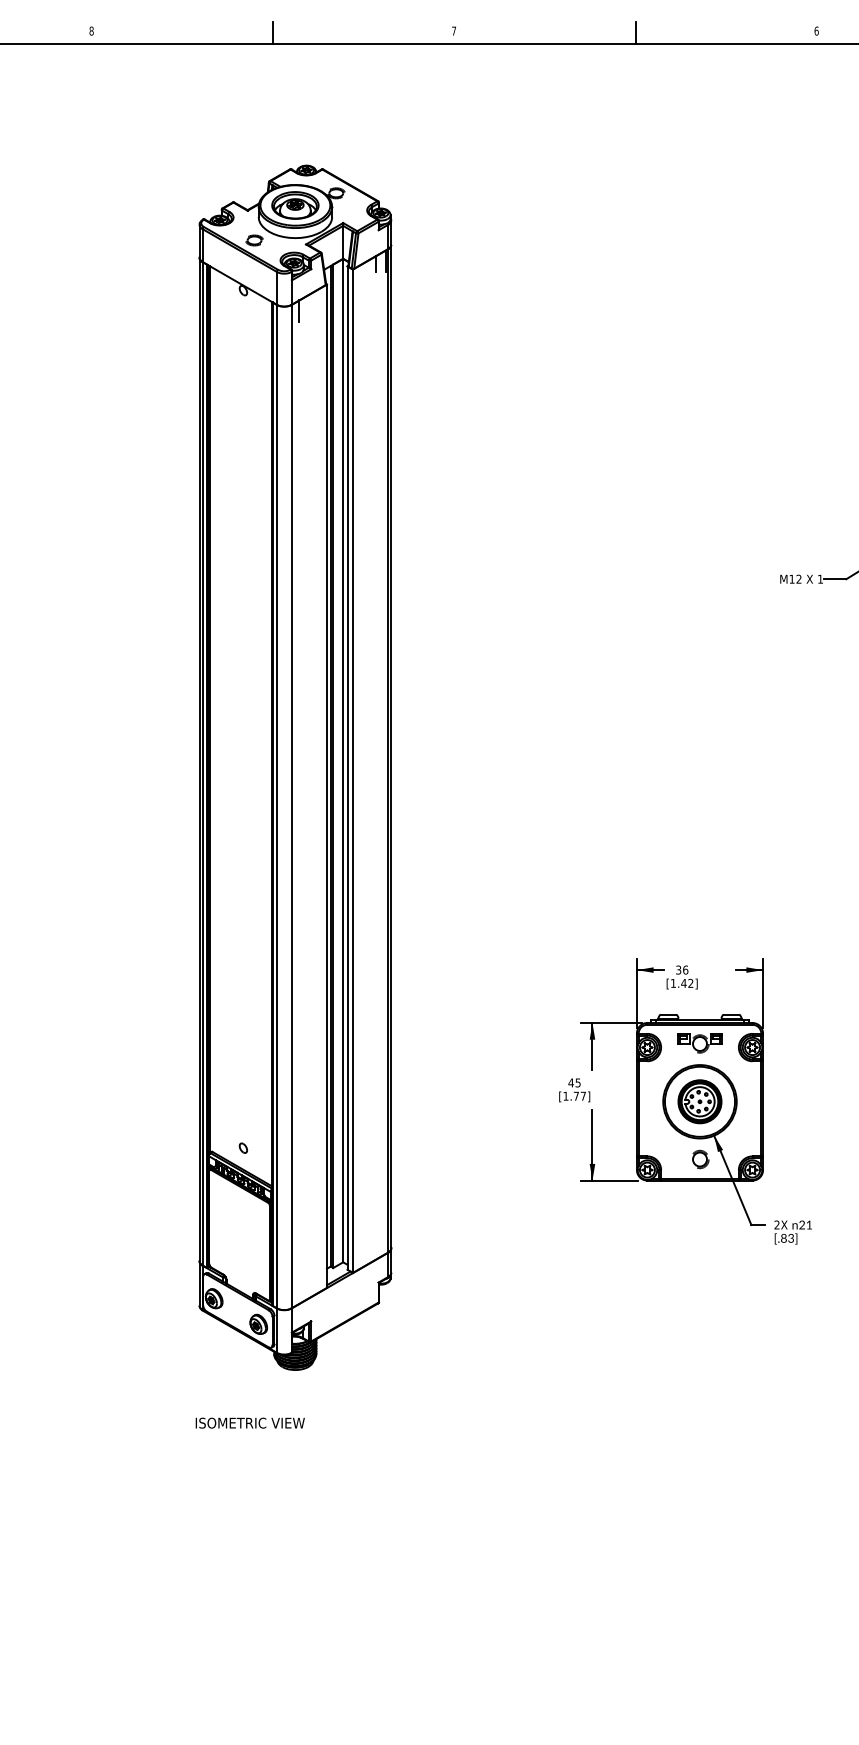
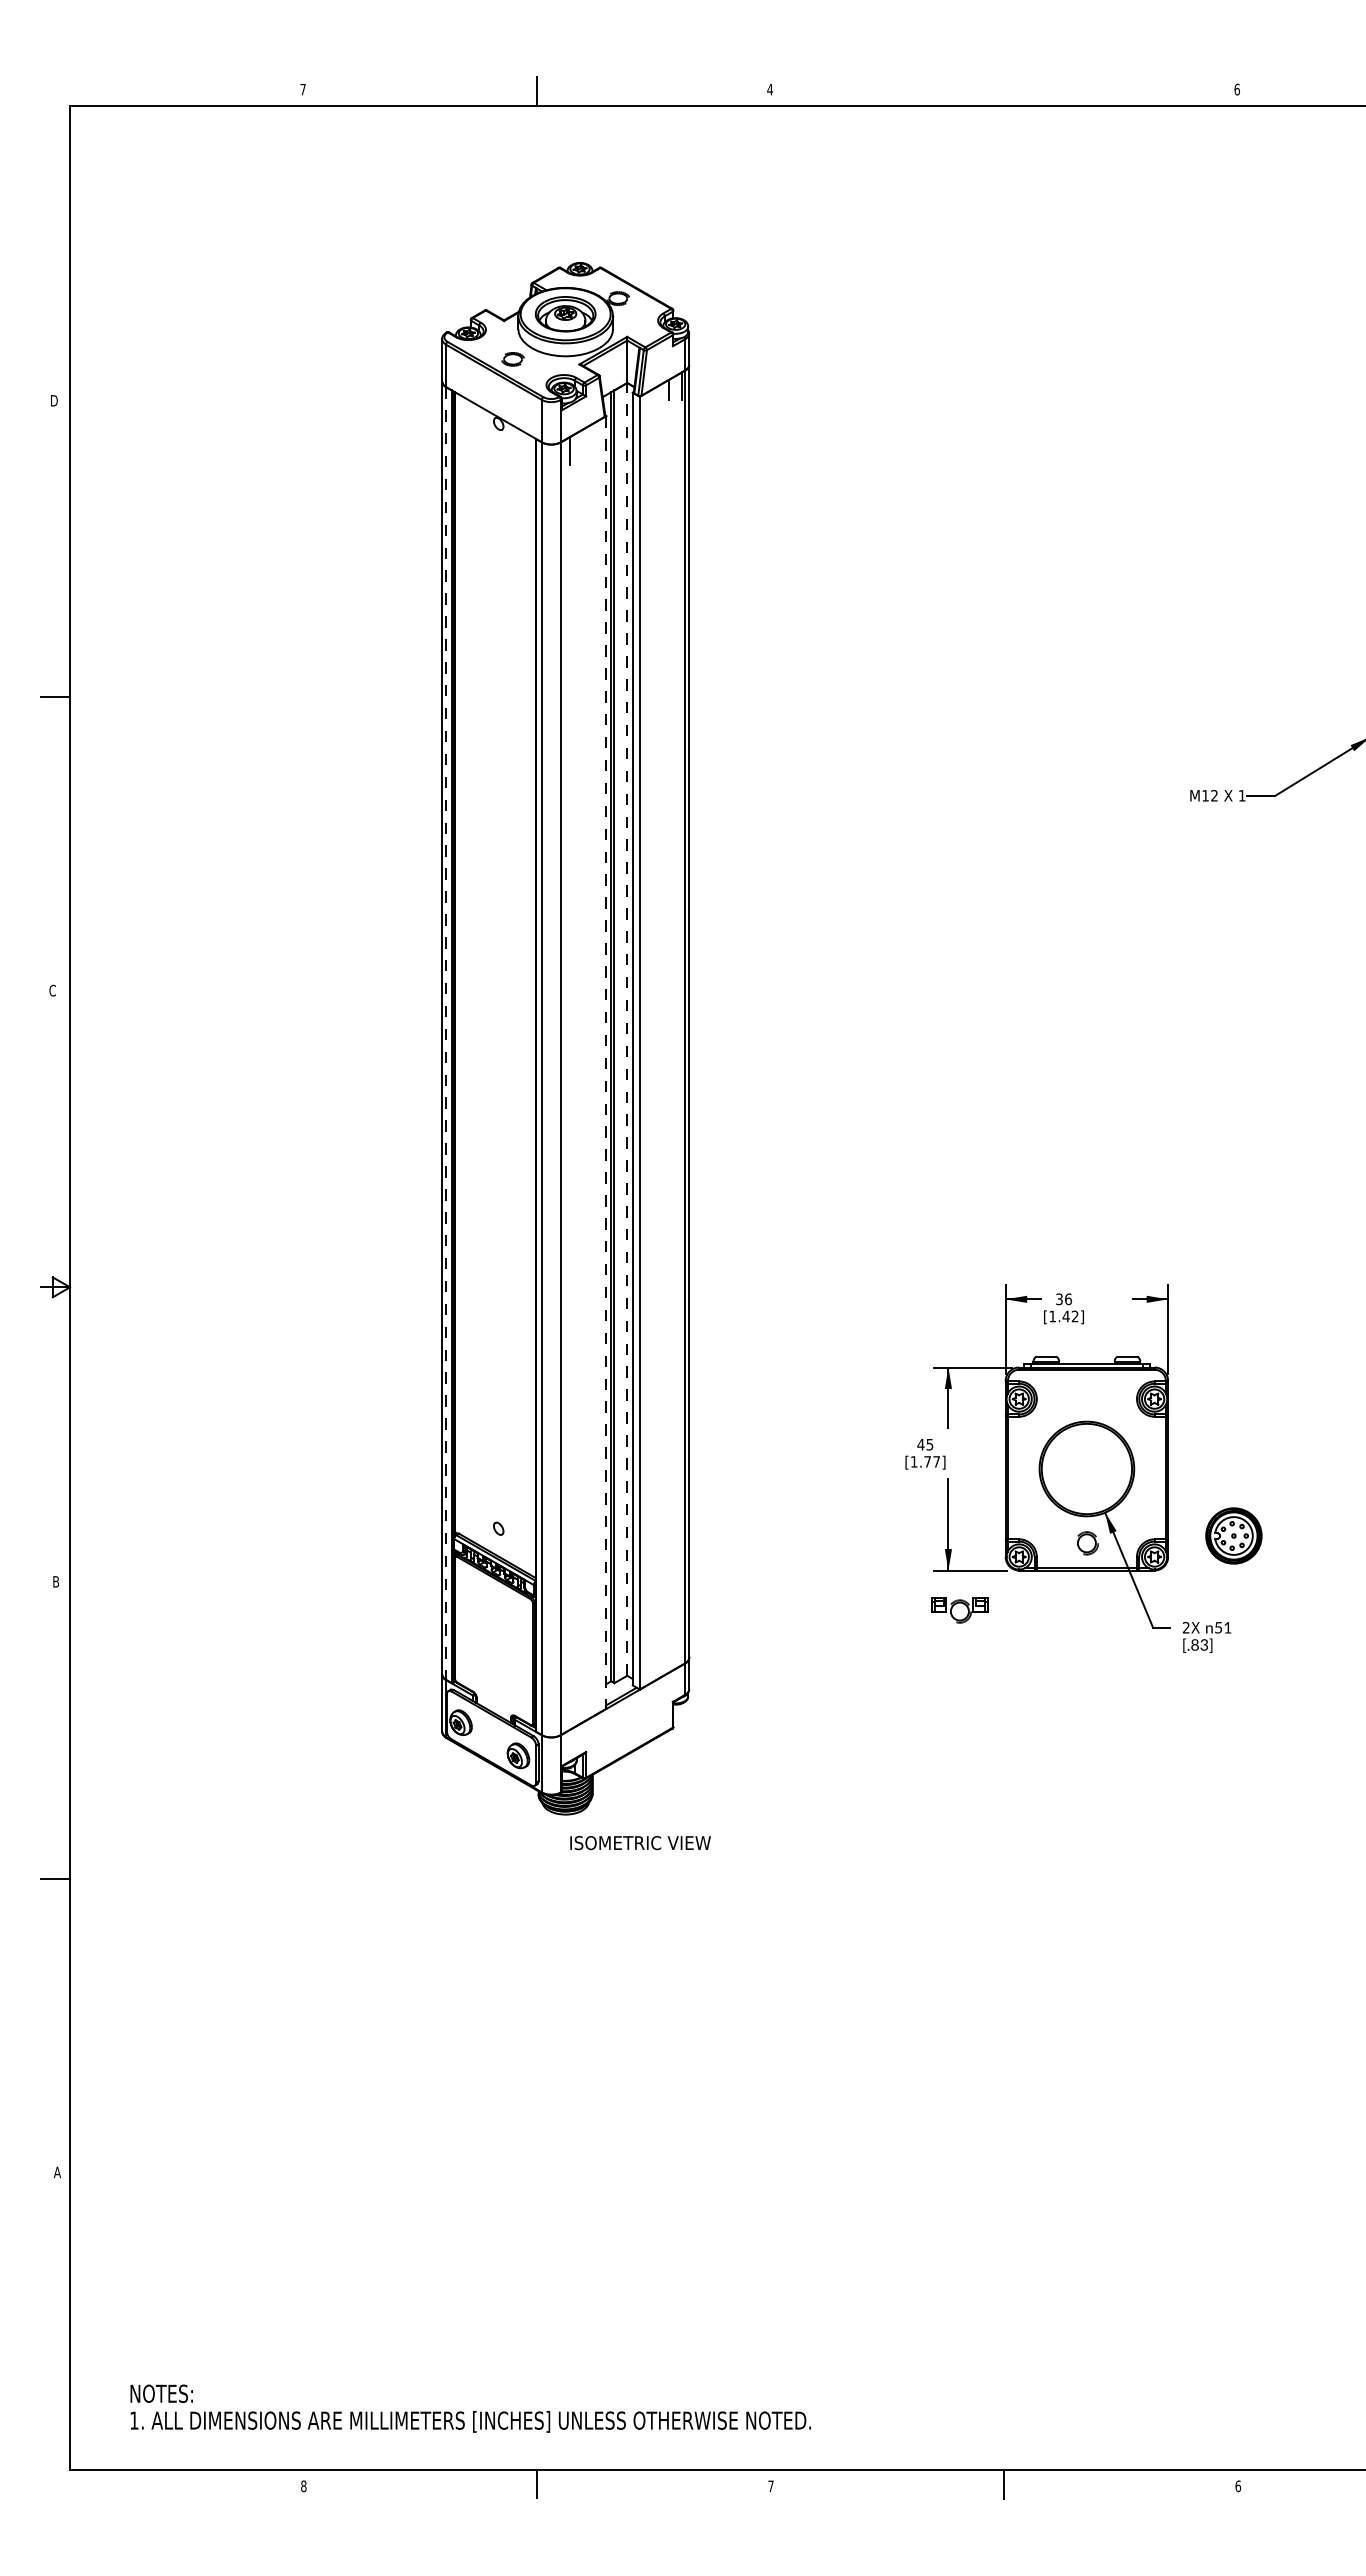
text: (91, 31) -> (302, 89), 8 -> 7
text: (453, 31) -> (769, 89), 7 -> 4
line: (636, 32) -> (1004, 91), removed
line: (343, 759) -> (627, 1028), solid -> dashed
line: (202, 764) -> (446, 1034), solid -> dashed
line: (327, 786) -> (606, 1062), solid -> dashed
part: (699, 1043) -> (959, 1610), moved
part: (699, 1101) -> (1233, 1535), moved
text: (802, 1224) -> (1218, 1627), 21 -> 51
text: (250, 1423) -> (640, 1843), moved

